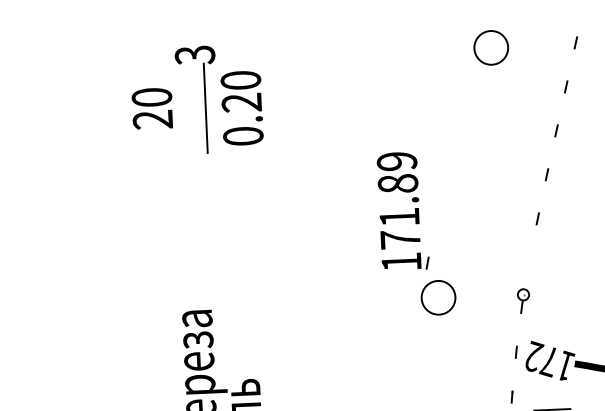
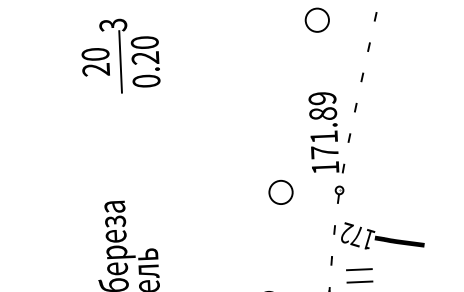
text: (151, 109) -> (95, 62), moved
part: (402, 210) -> (326, 132), moved

